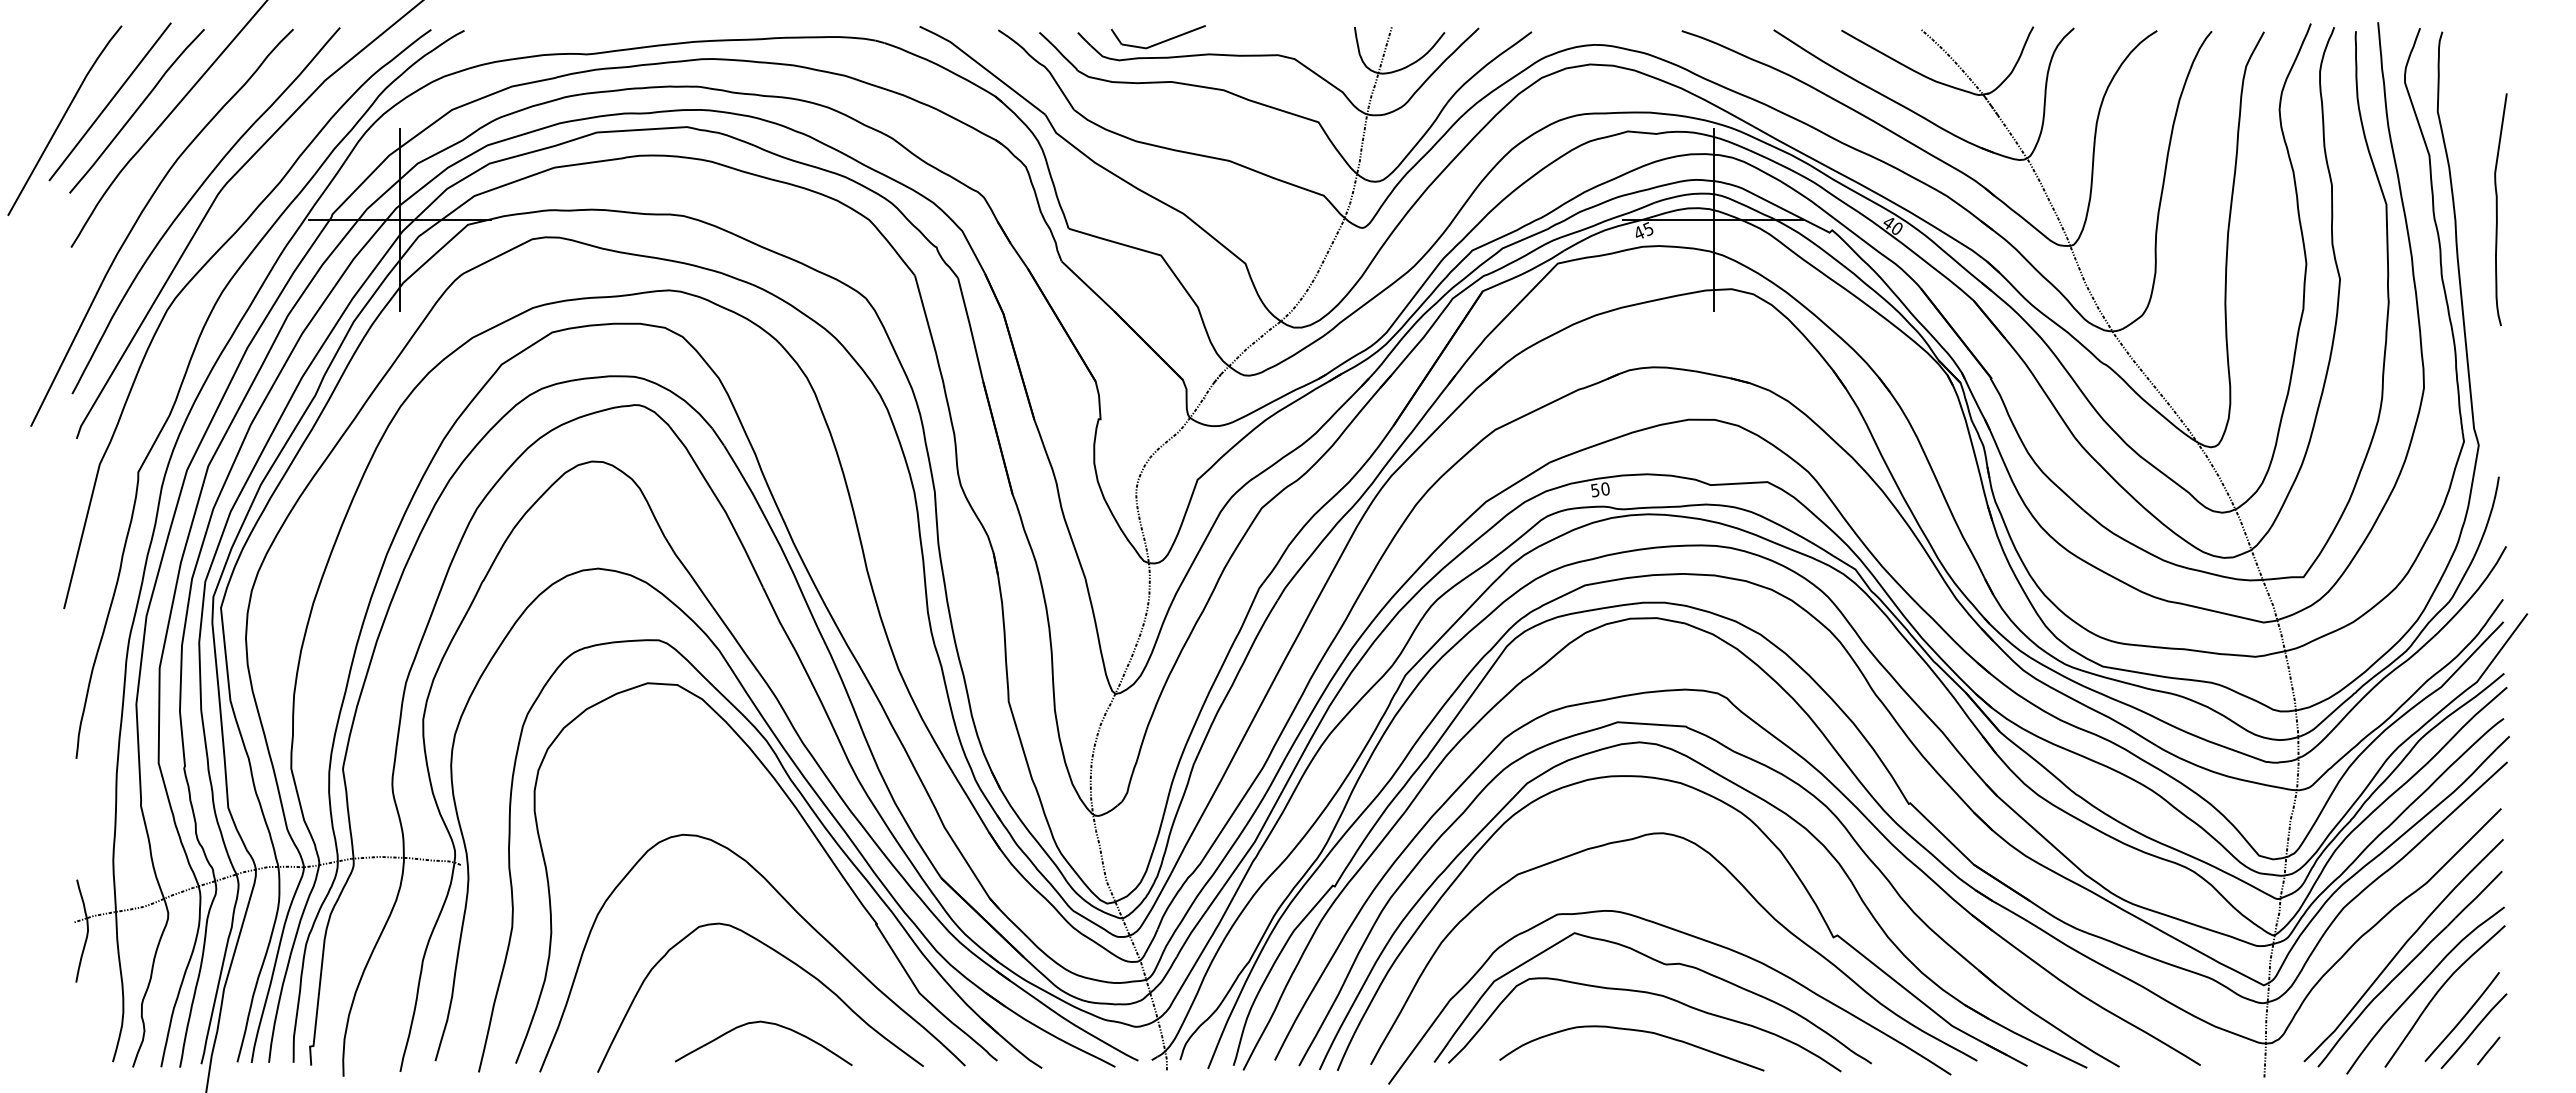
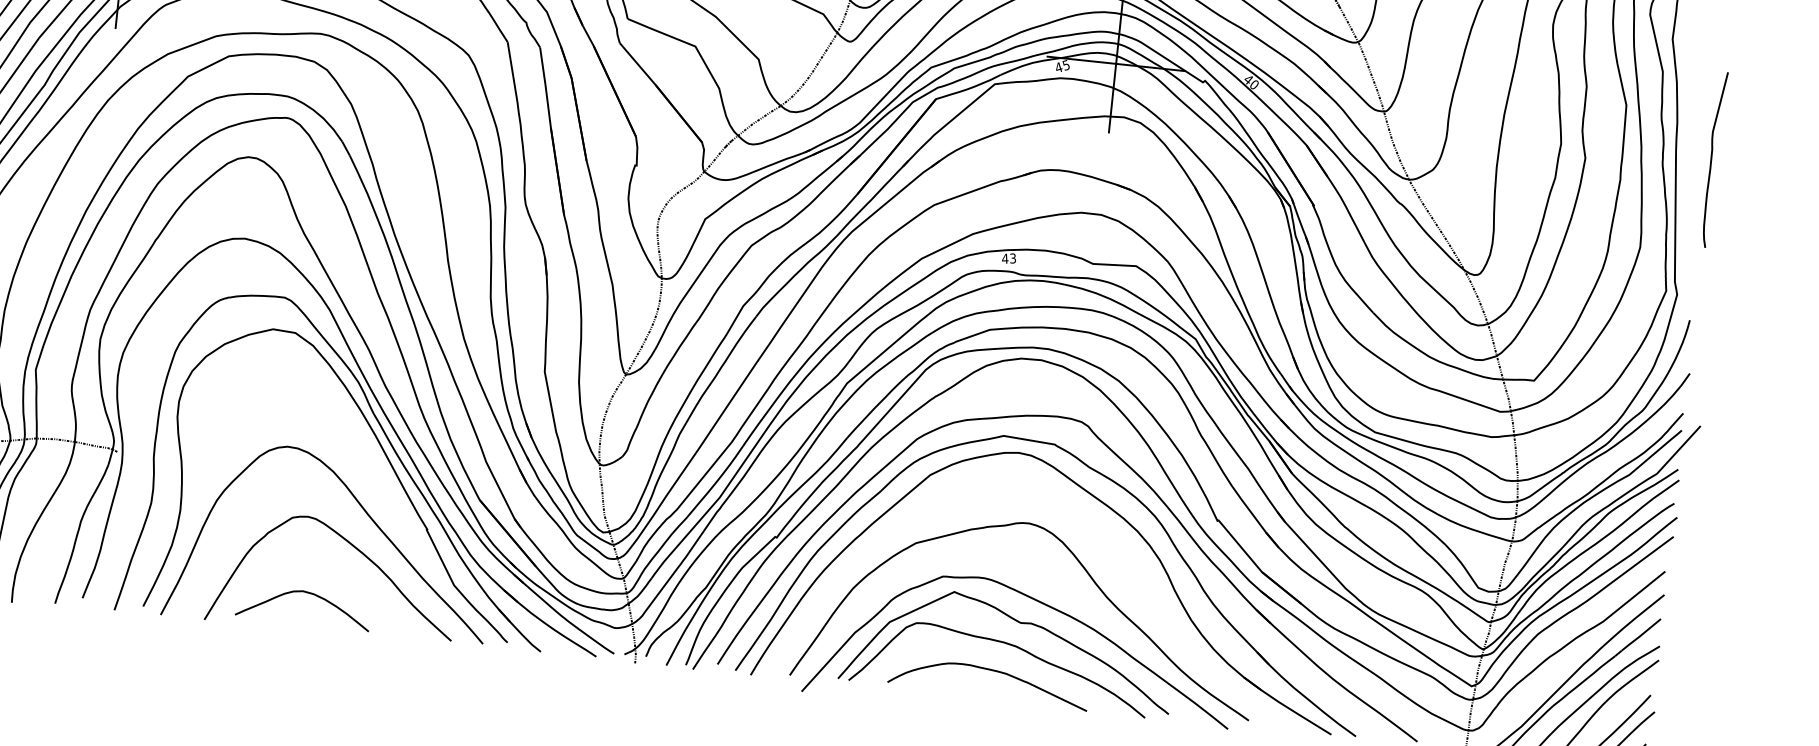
curve: (2497, 209) -> (1711, 159), moved
text: (1600, 489) -> (1009, 258), 50 -> 43
part: (1771, 843) -> (1110, 539), removed
curve: (764, 1023) -> (305, 592), moved

